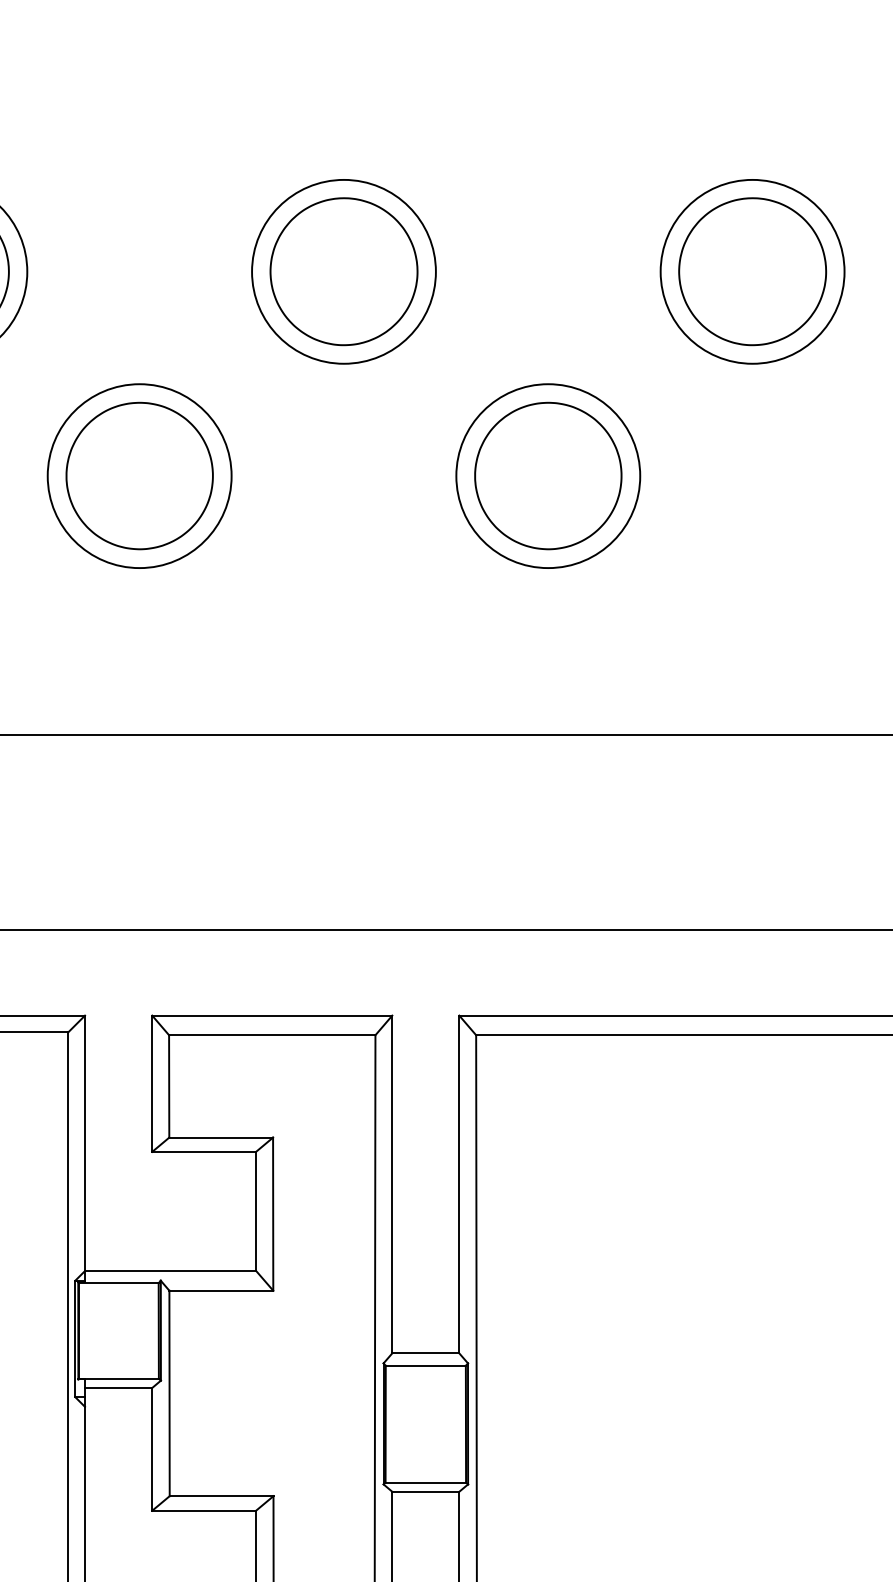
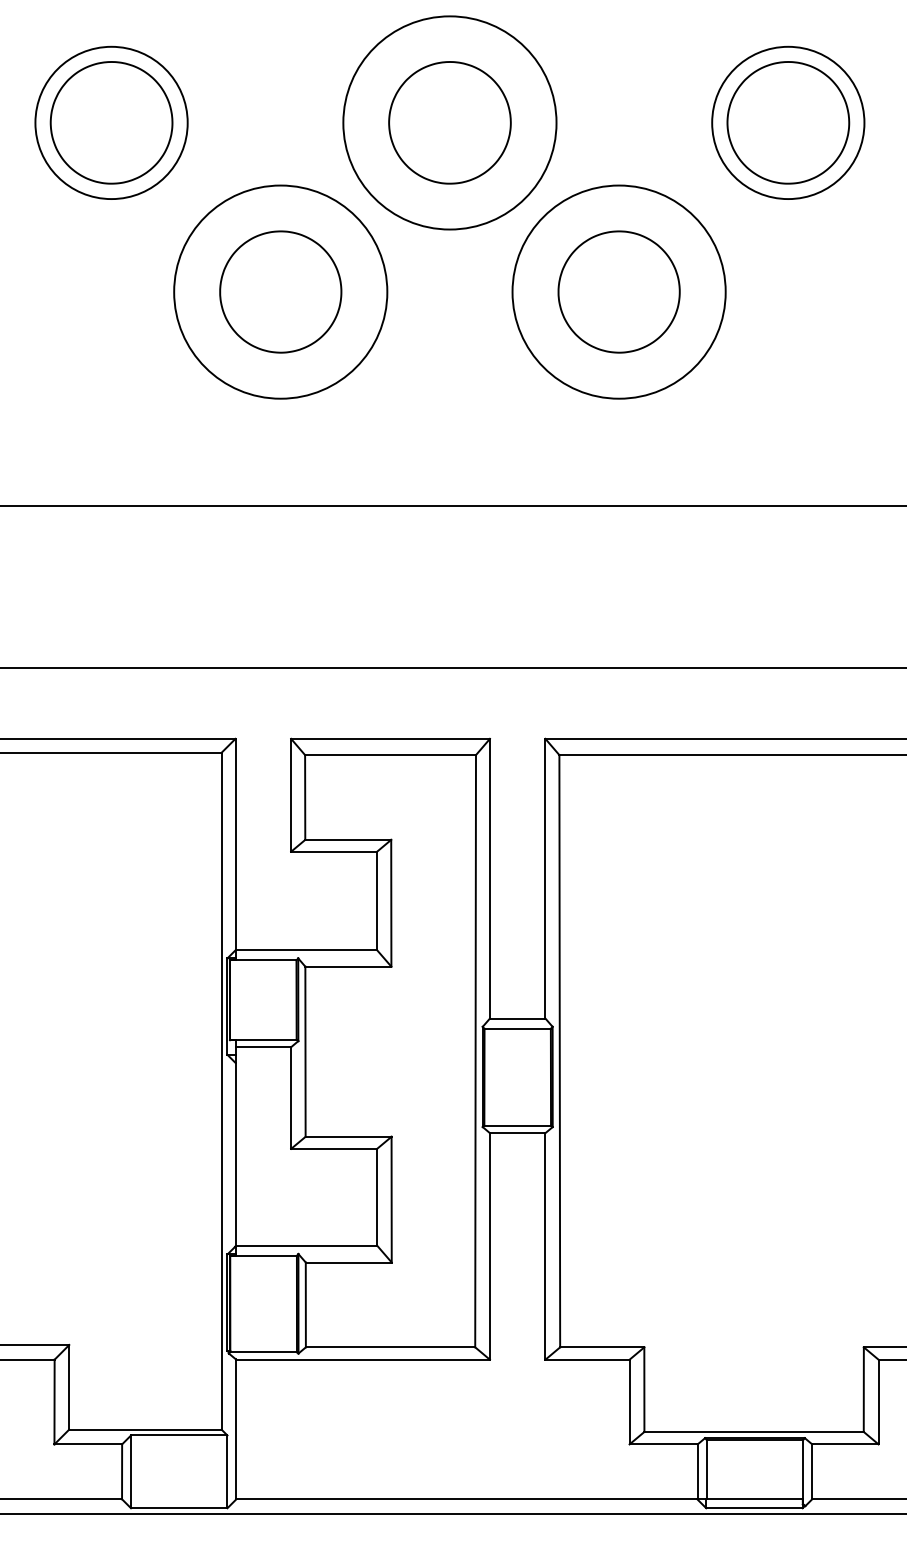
circle: (343, 271) -> (449, 122), size x1.4
circle: (139, 476) -> (280, 292), size x1.4
circle: (547, 476) -> (618, 292), size x1.4

